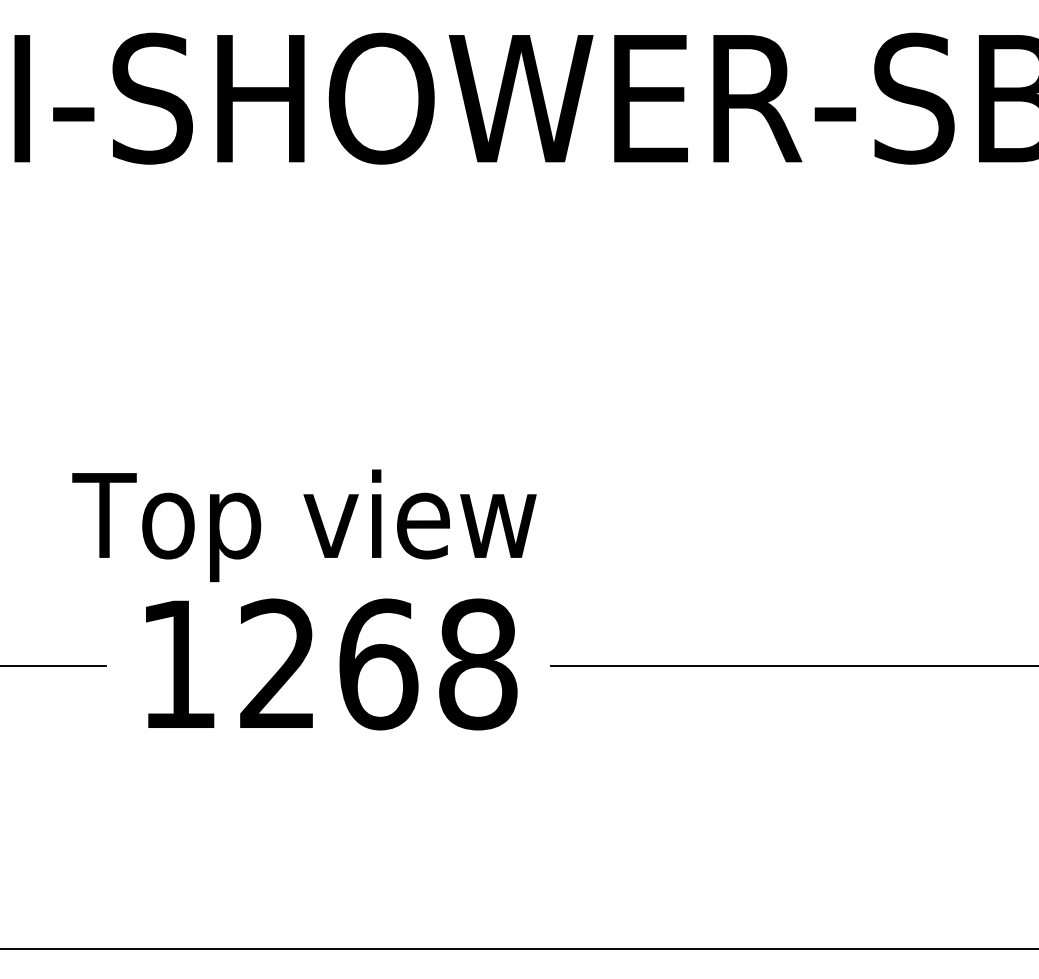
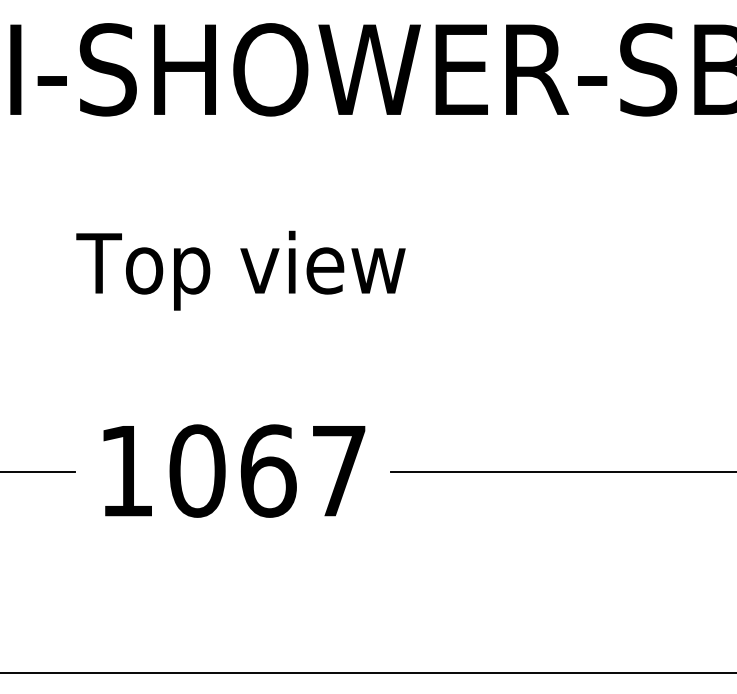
text: (303, 525) -> (240, 270), moved
text: (378, 663) -> (268, 470), 1268 -> 1067

